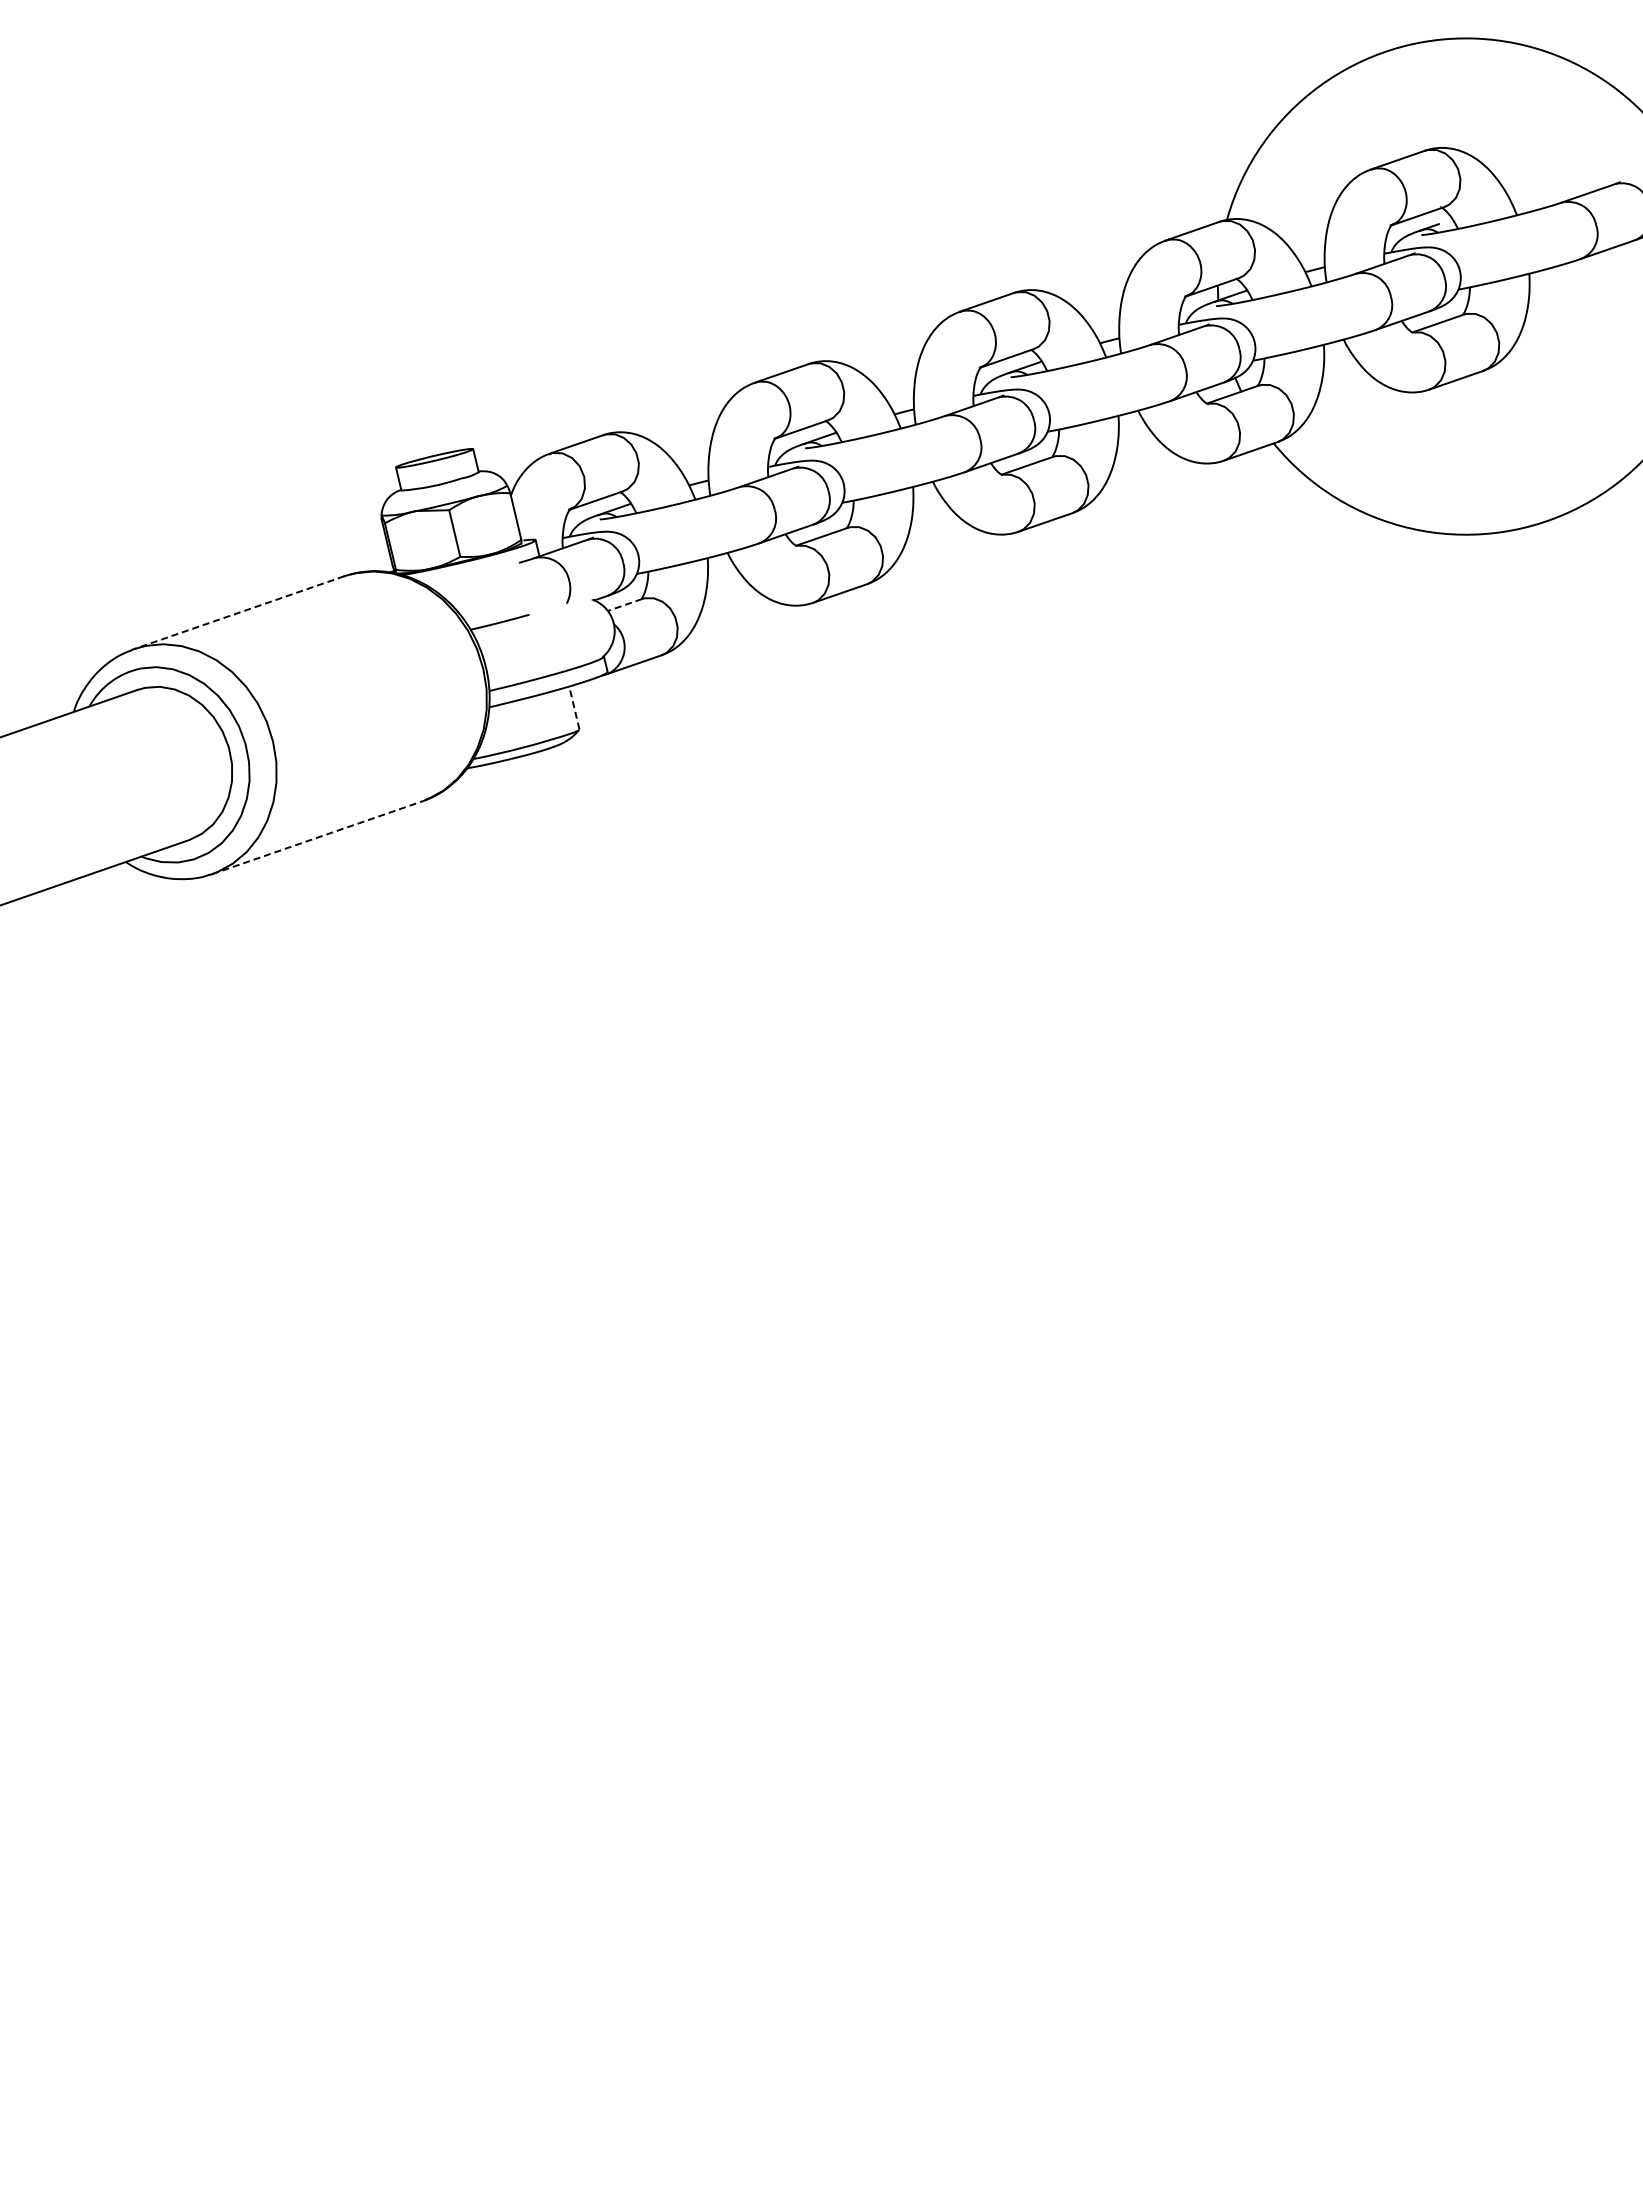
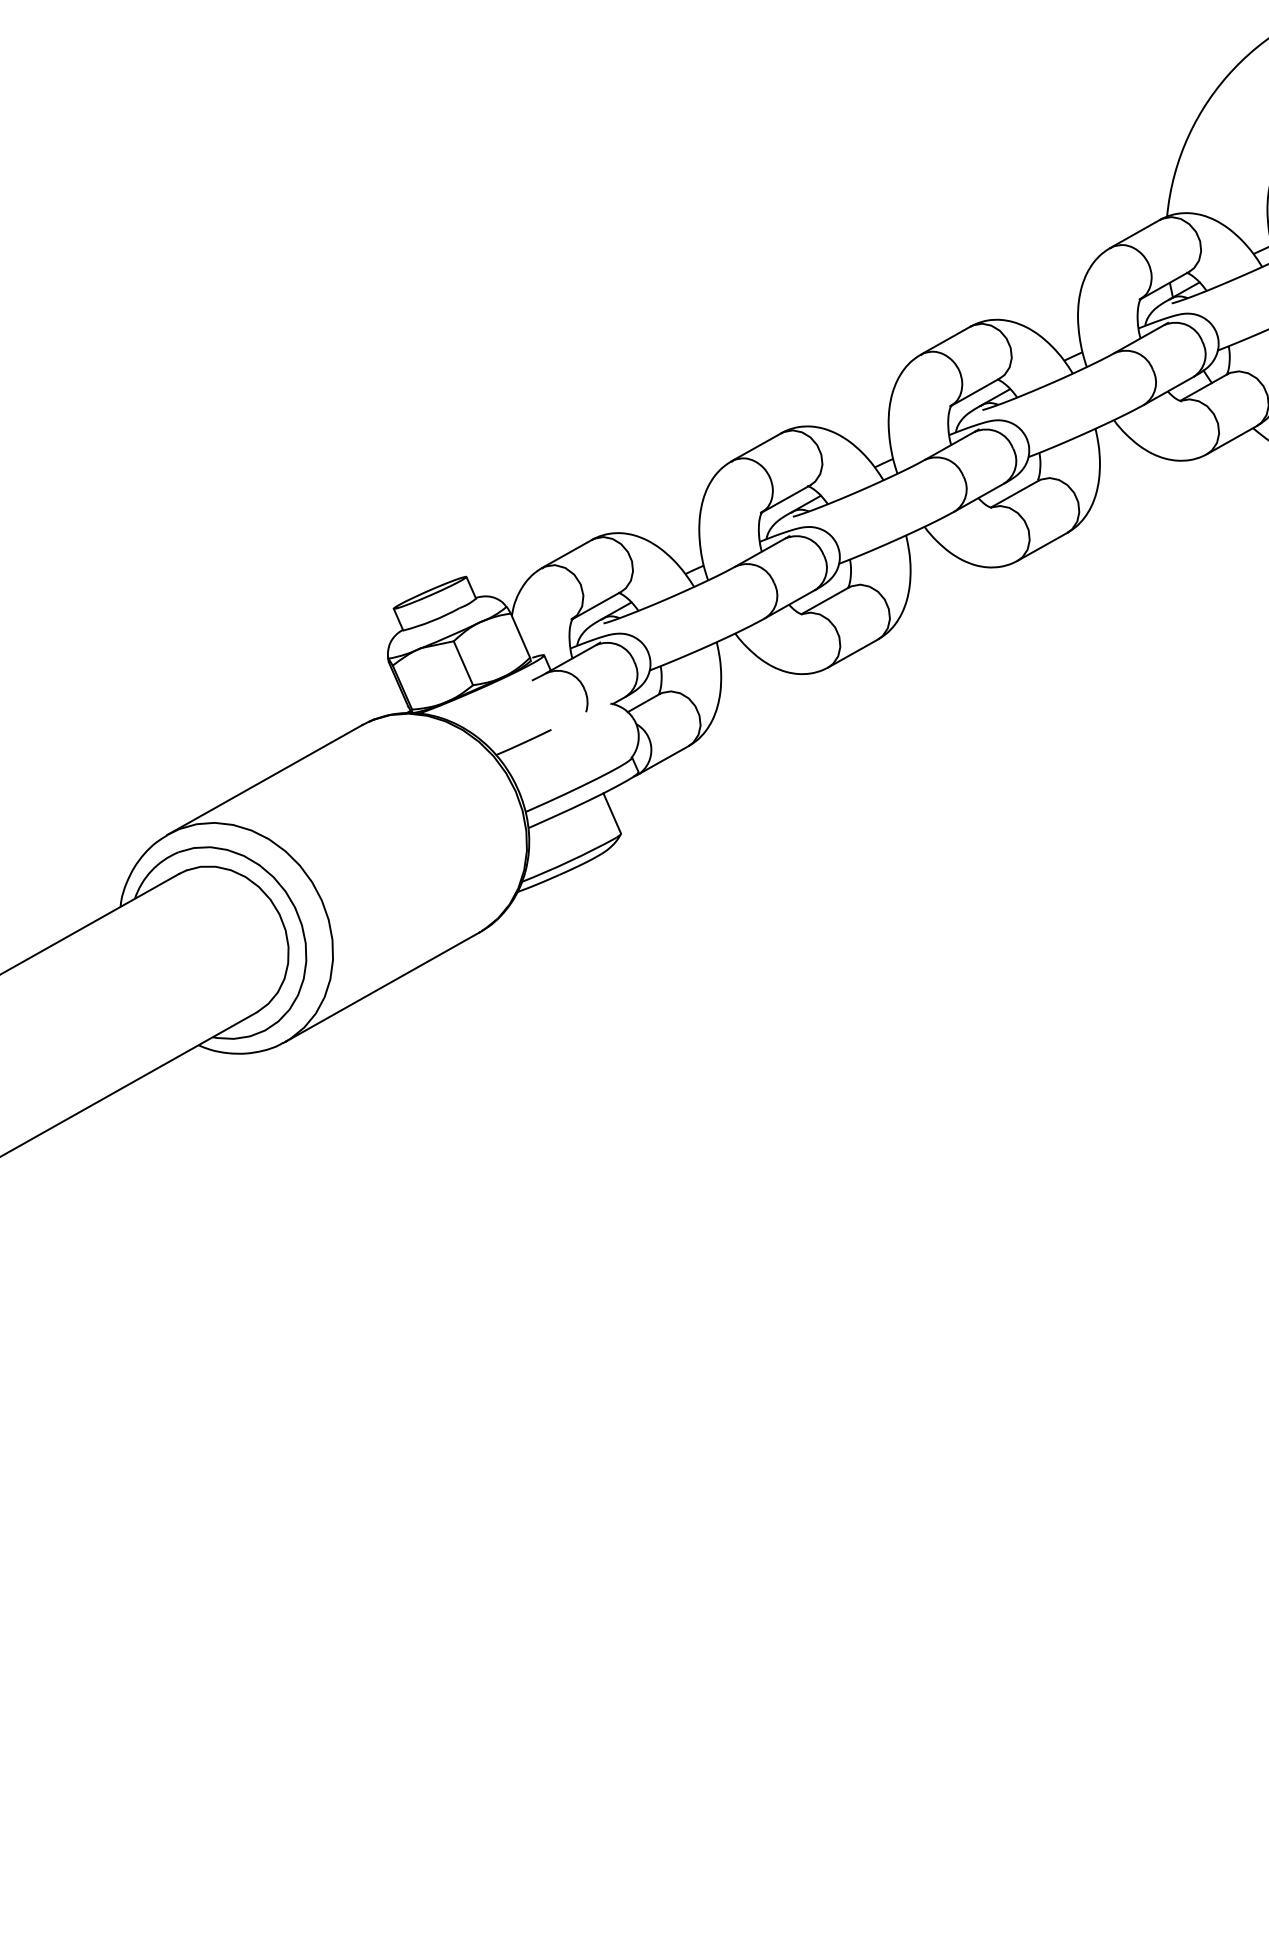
line: (624, 605) -> (643, 703), dashed -> solid
line: (238, 612) -> (264, 779), dashed -> solid
line: (574, 707) -> (612, 813), dashed -> solid
line: (317, 837) -> (382, 986), dashed -> solid

